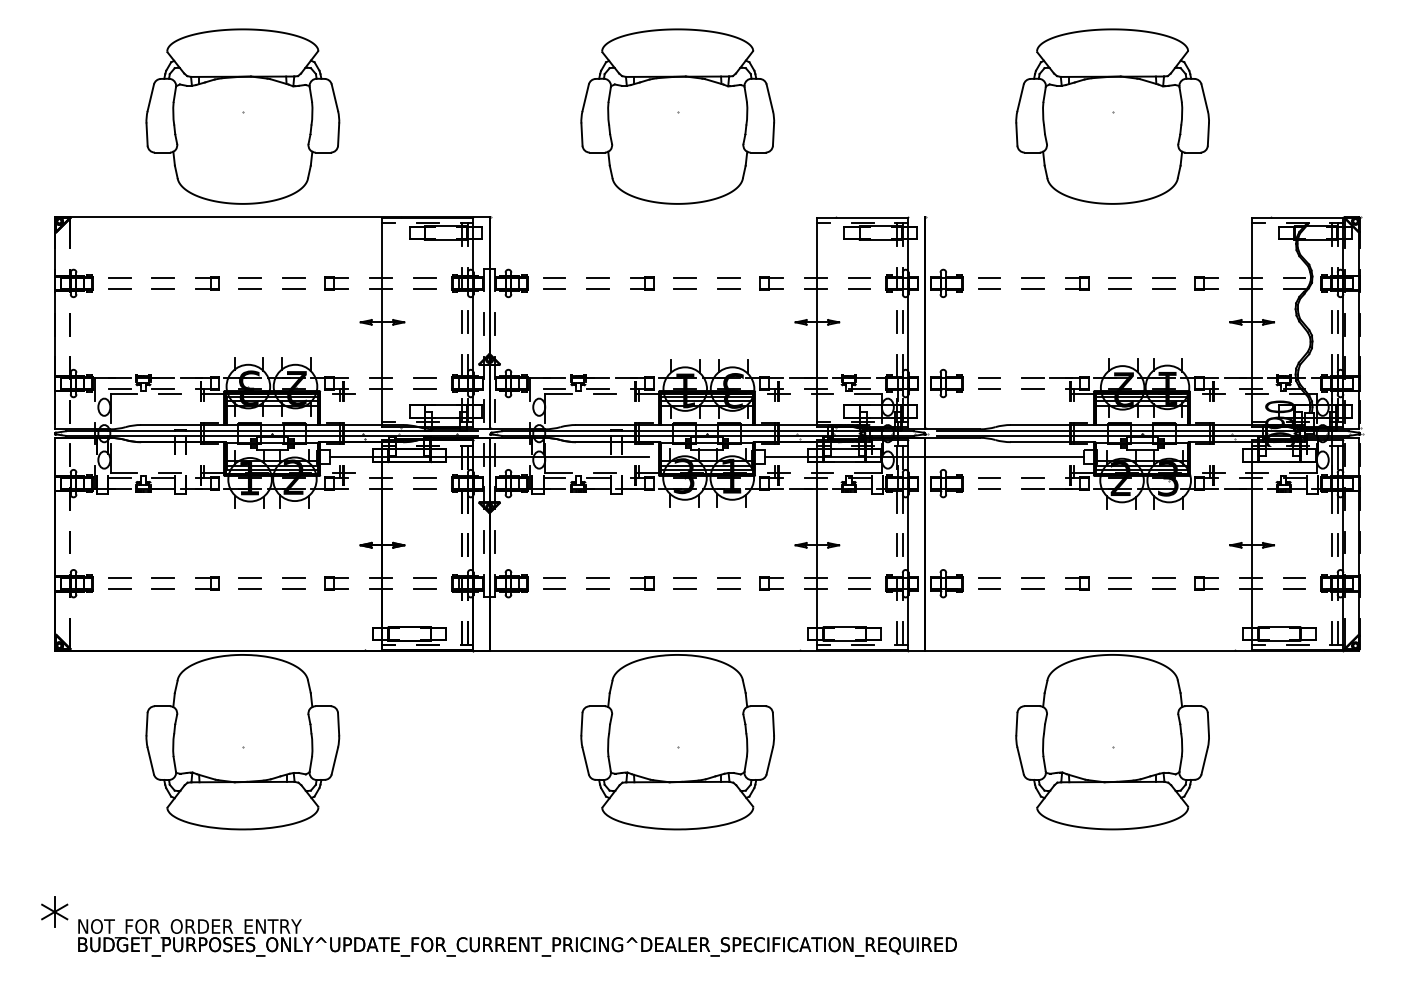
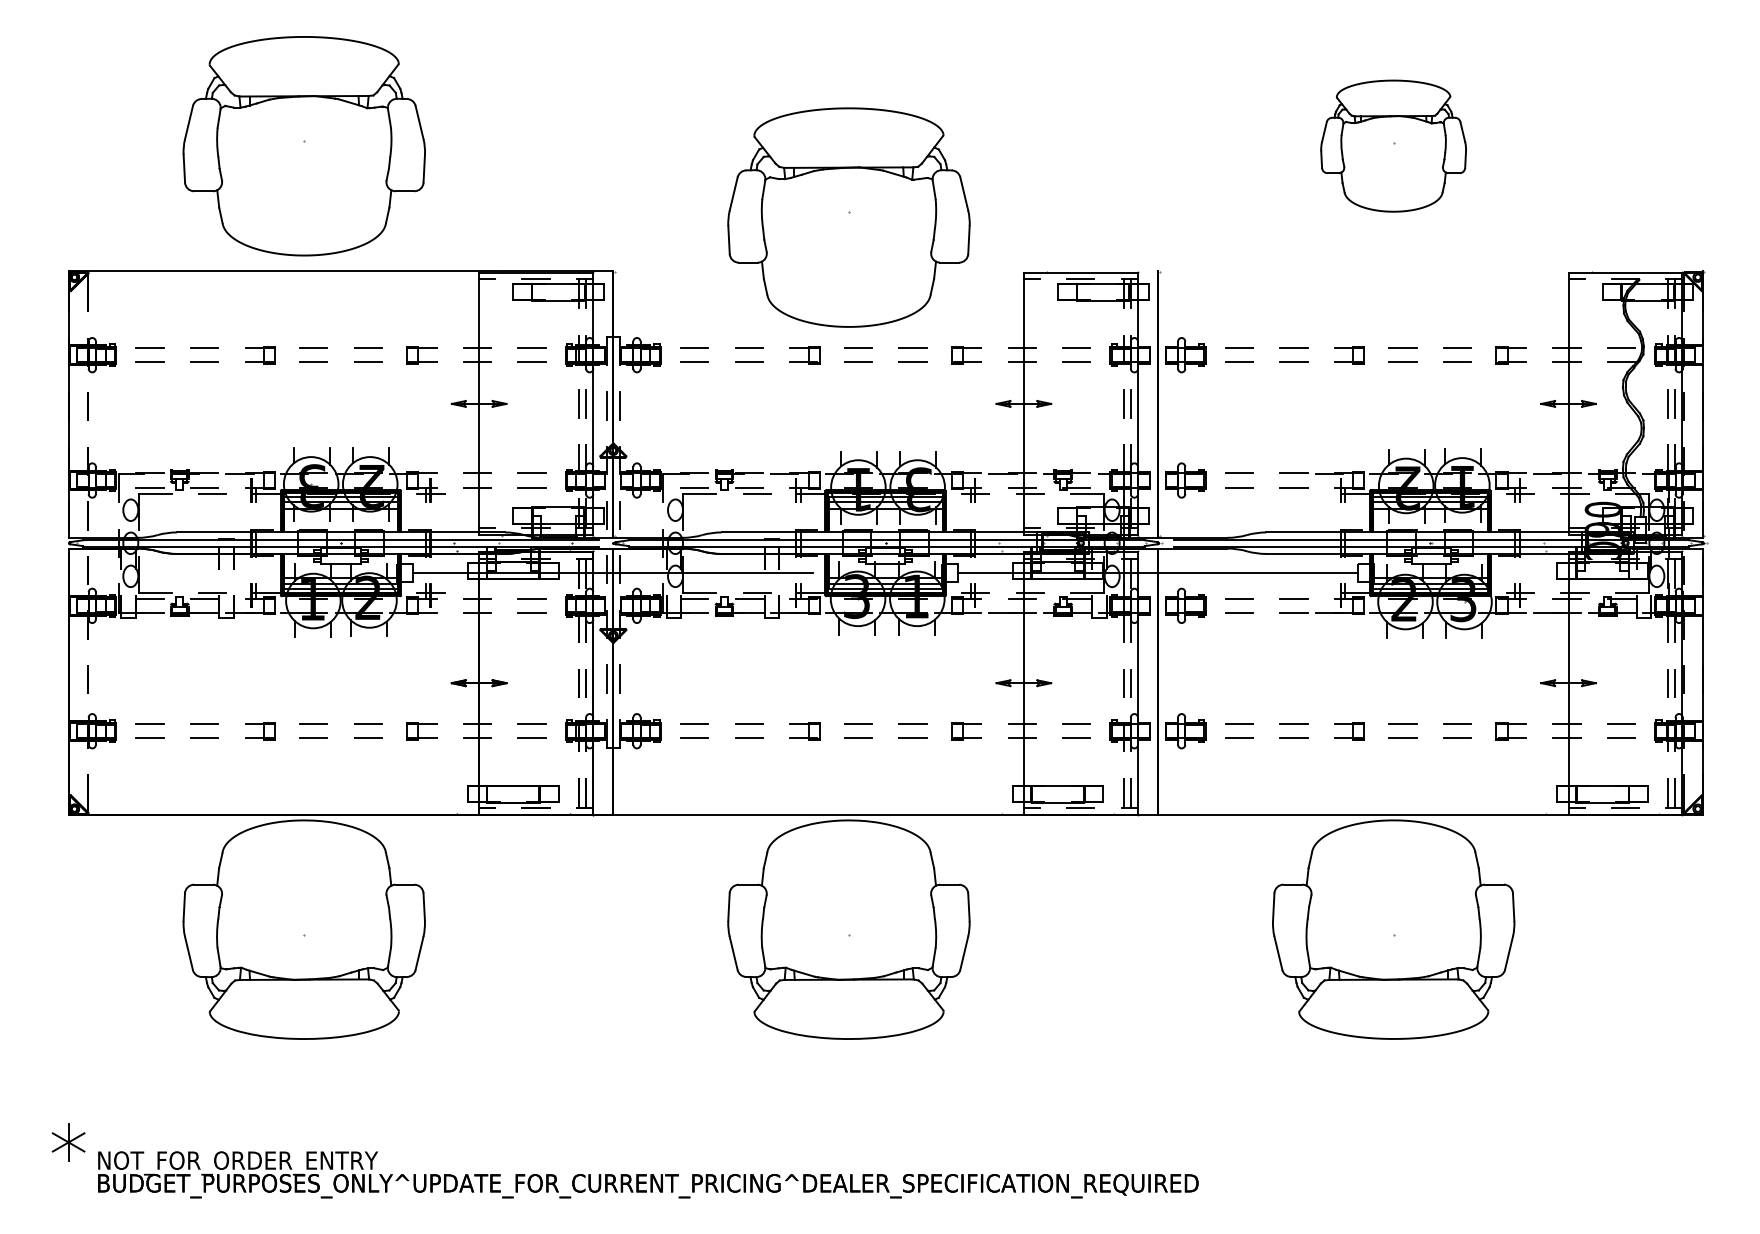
part: (677, 116) -> (848, 217), moved
part: (1112, 116) -> (1393, 146), size x0.6

